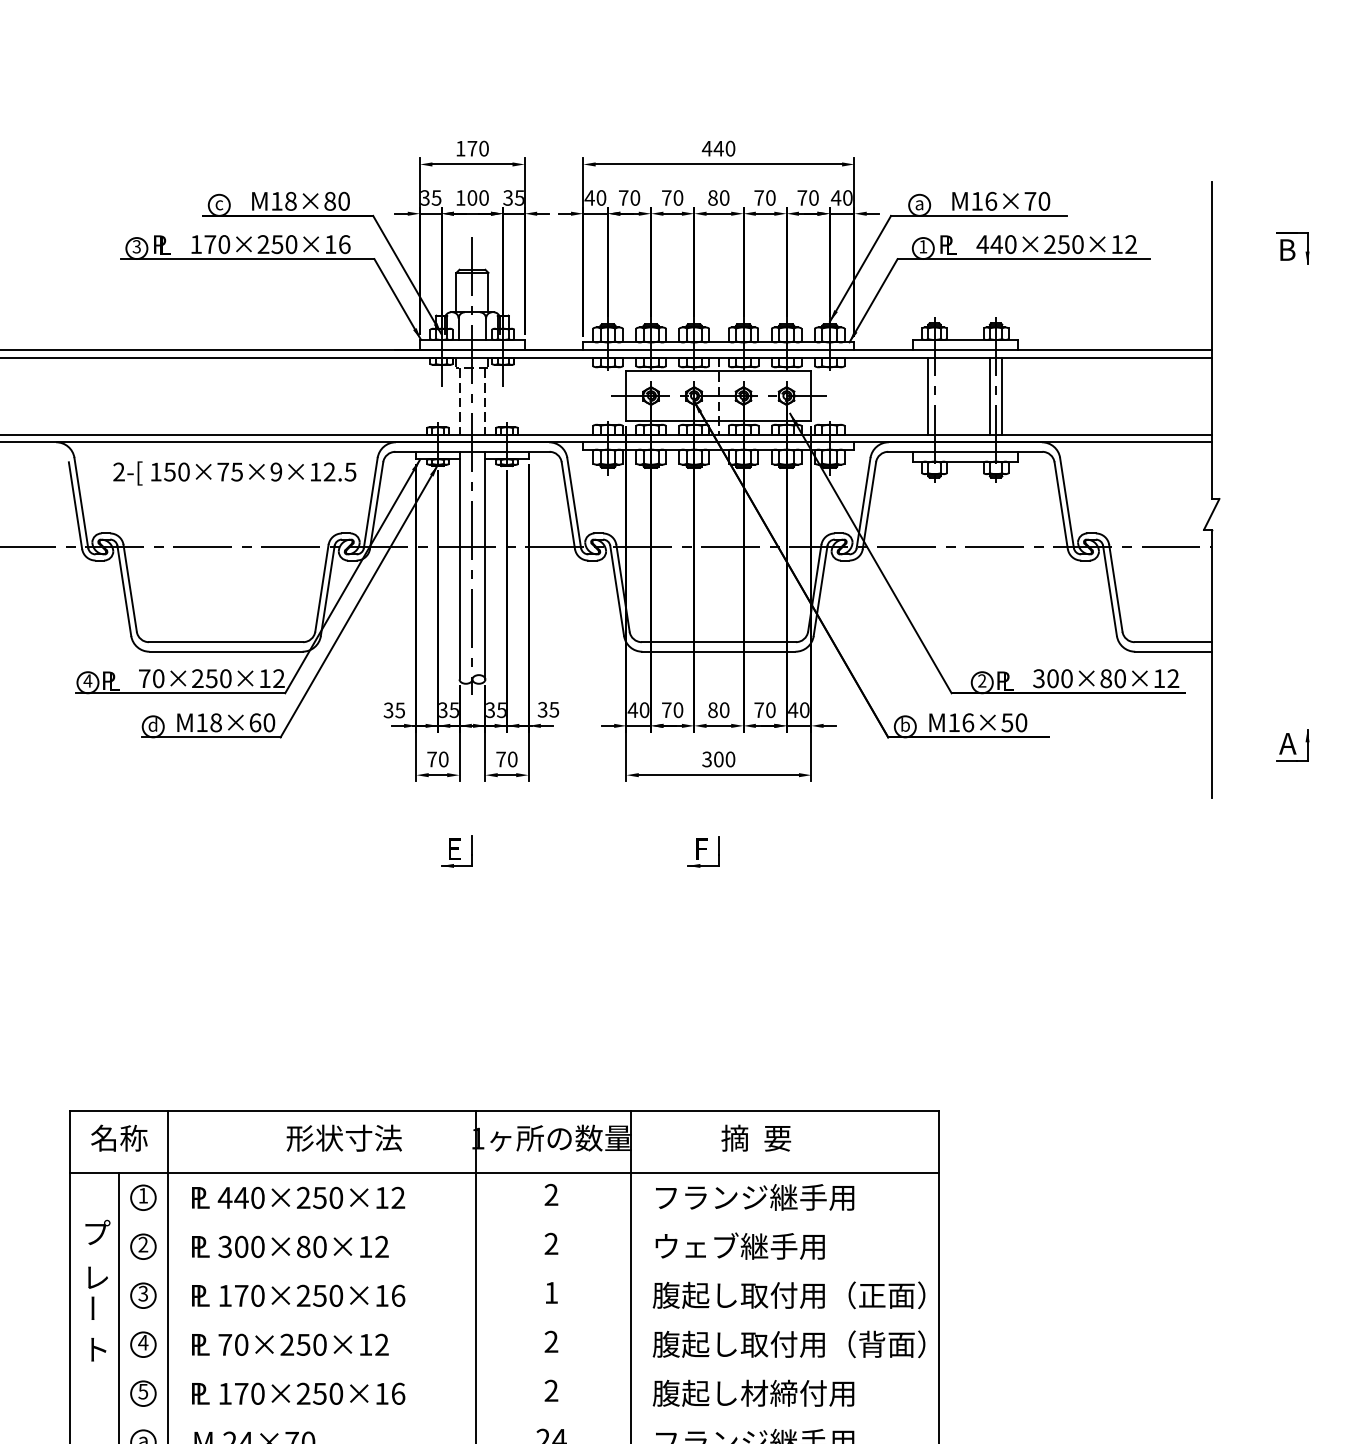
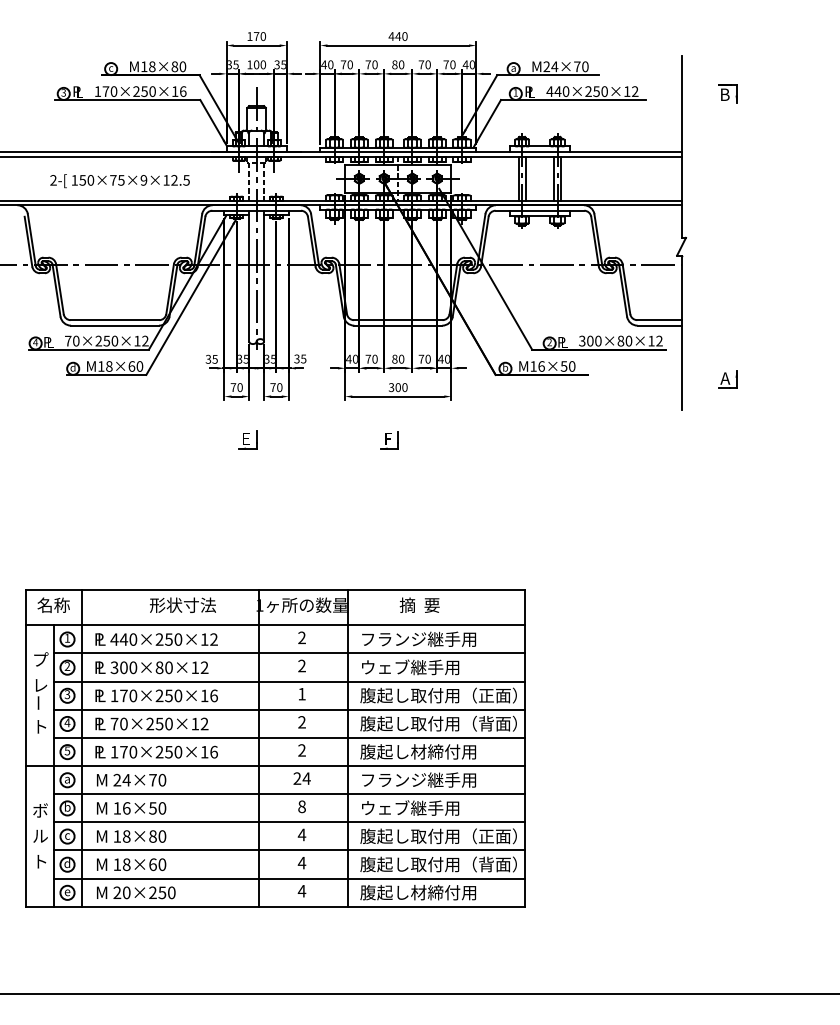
text: (983, 200) -> (550, 66), M16×70 -> M24×70
line: (940, 395) -> (525, 178), added
text: (233, 474) -> (119, 181), moved
line: (527, 1222) -> (288, 653), added
line: (527, 1270) -> (288, 681), added
line: (527, 1319) -> (288, 709), added
line: (527, 1368) -> (288, 737), added
line: (503, 1418) -> (274, 766), added

